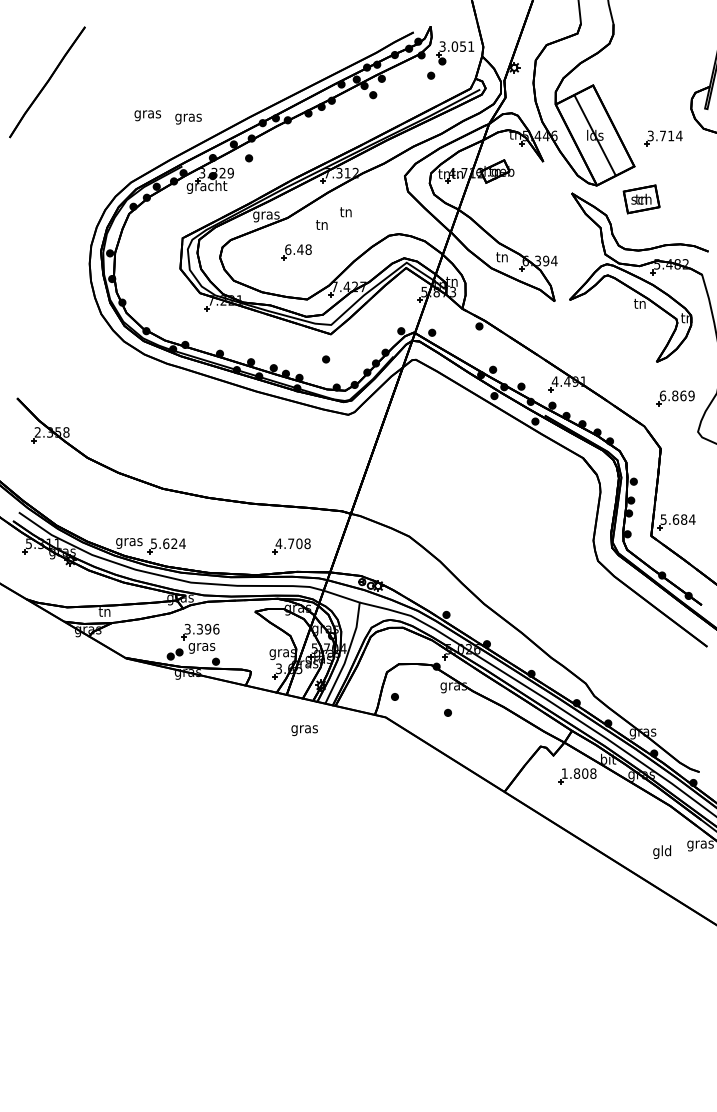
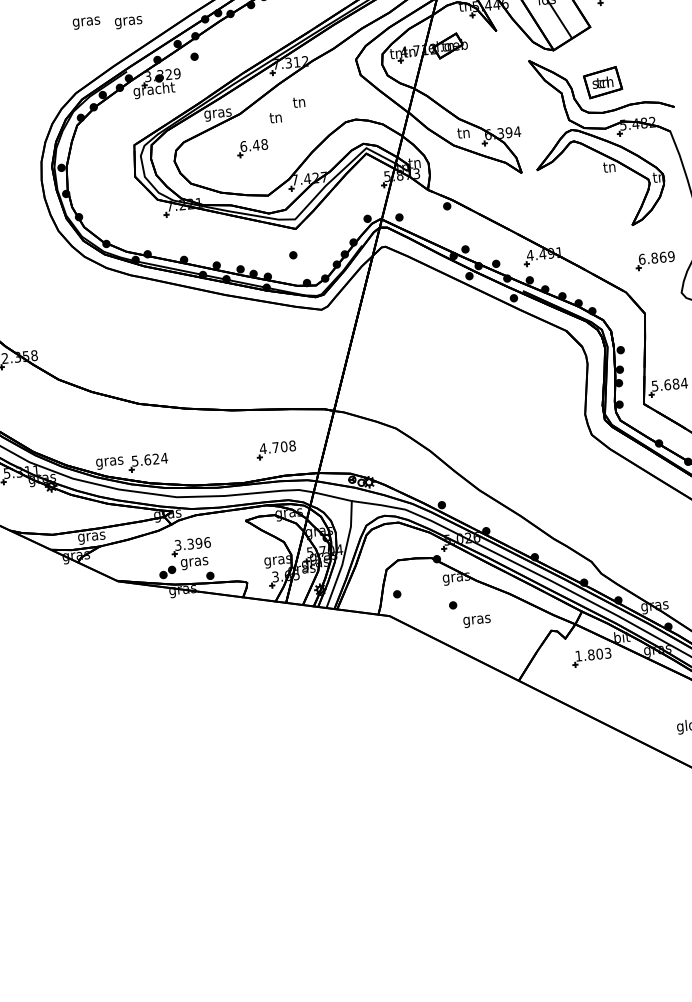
part: (641, 199) -> (602, 82), moved
text: (104, 613) -> (91, 537), tn -> gras
text: (304, 730) -> (476, 621), moved
text: (593, 773) -> (608, 653), 1.808 -> 1.803

